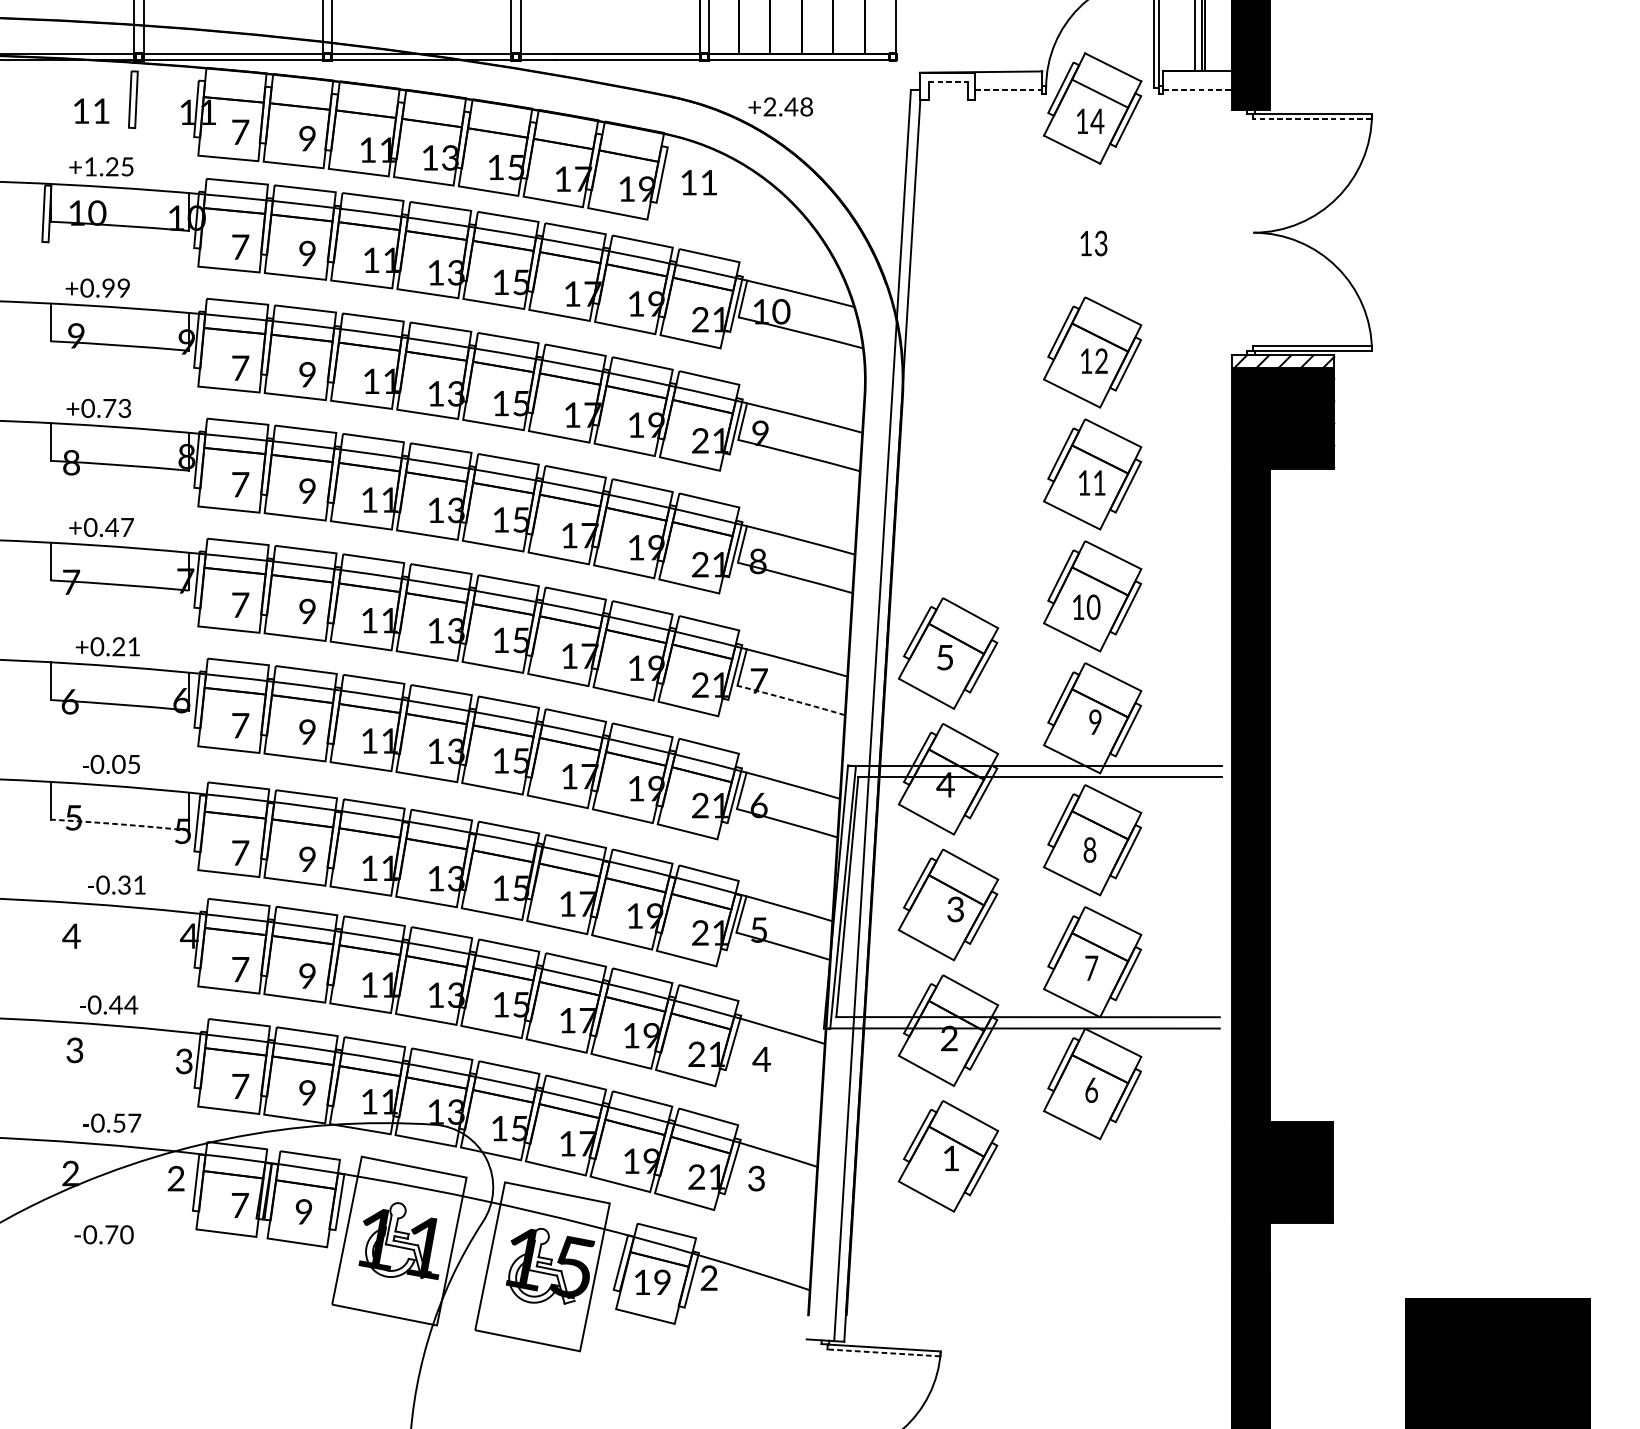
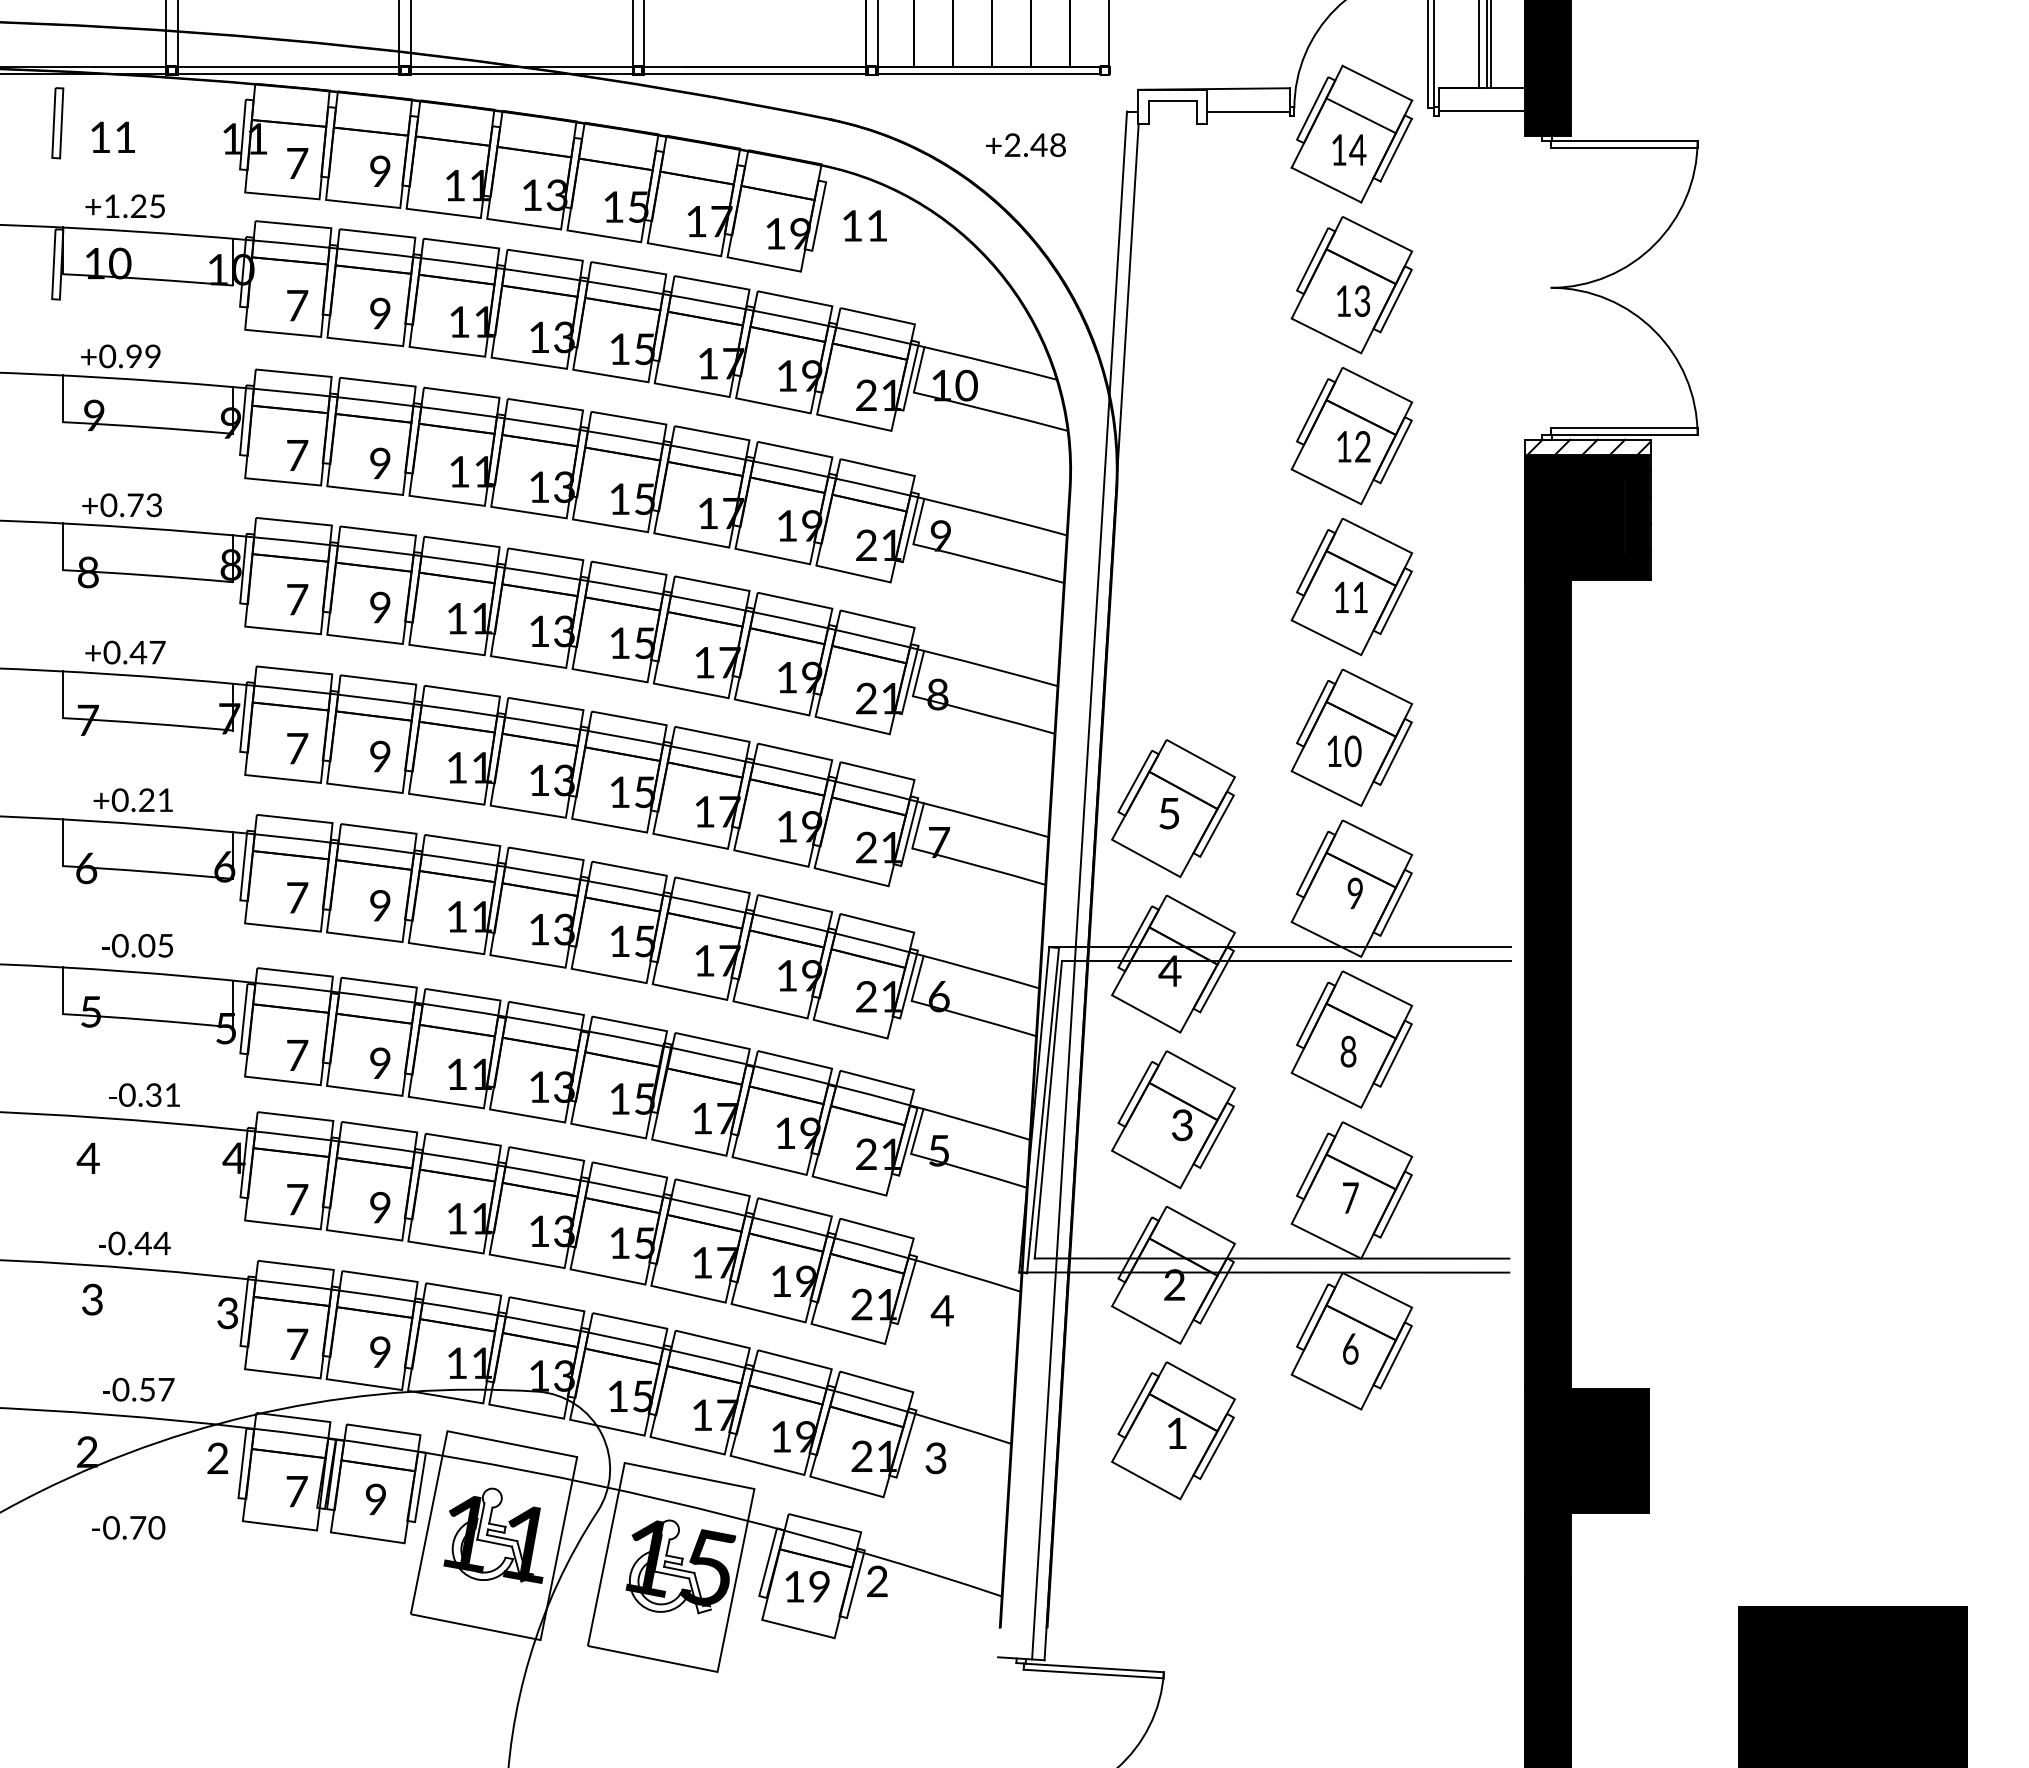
line: (948, 81) -> (1173, 100), dashed -> solid
line: (1009, 90) -> (1248, 111), dashed -> solid
line: (1197, 90) -> (1481, 111), dashed -> solid
part: (133, 99) -> (57, 123), moved
text: (780, 106) -> (1025, 144), moved
line: (1312, 119) -> (1623, 147), dashed -> solid
part: (1092, 230) -> (1351, 285), added
arc: (790, 700) -> (978, 866), dashed -> solid
arc: (119, 823) -> (147, 1019), dashed -> solid
line: (883, 1352) -> (1093, 1673), dashed -> solid

